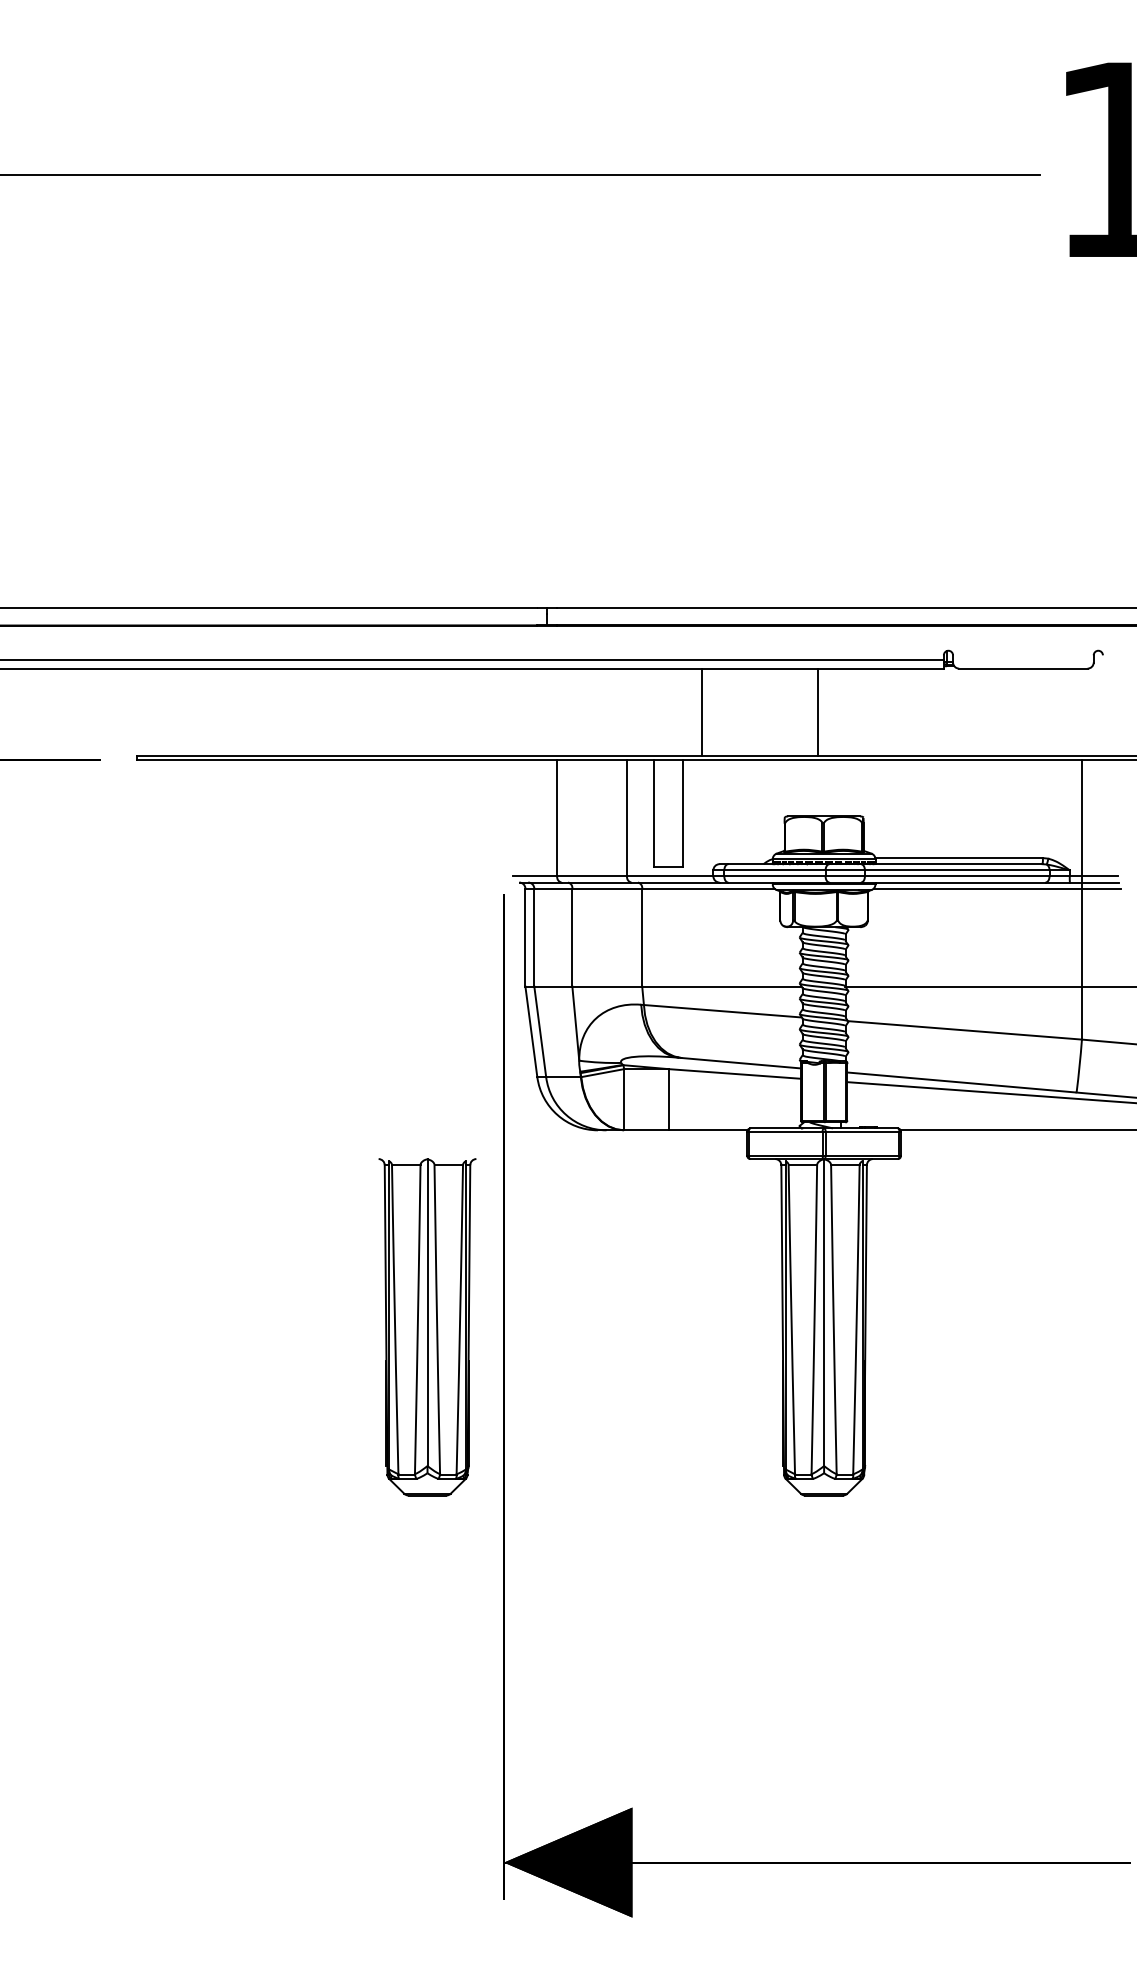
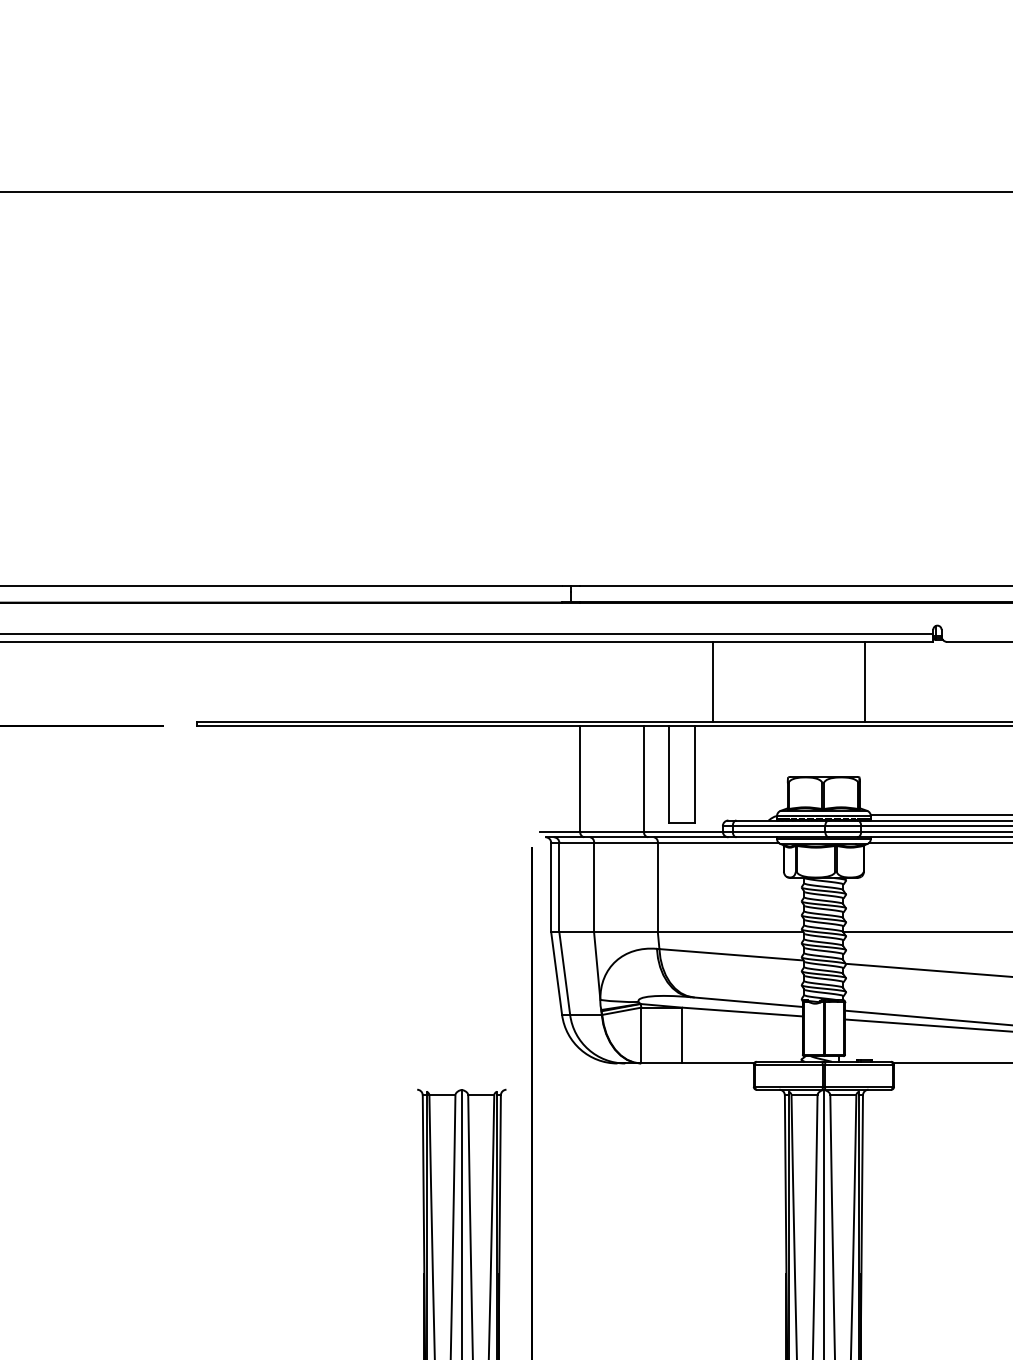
line: (818, 712) -> (865, 682), moved

